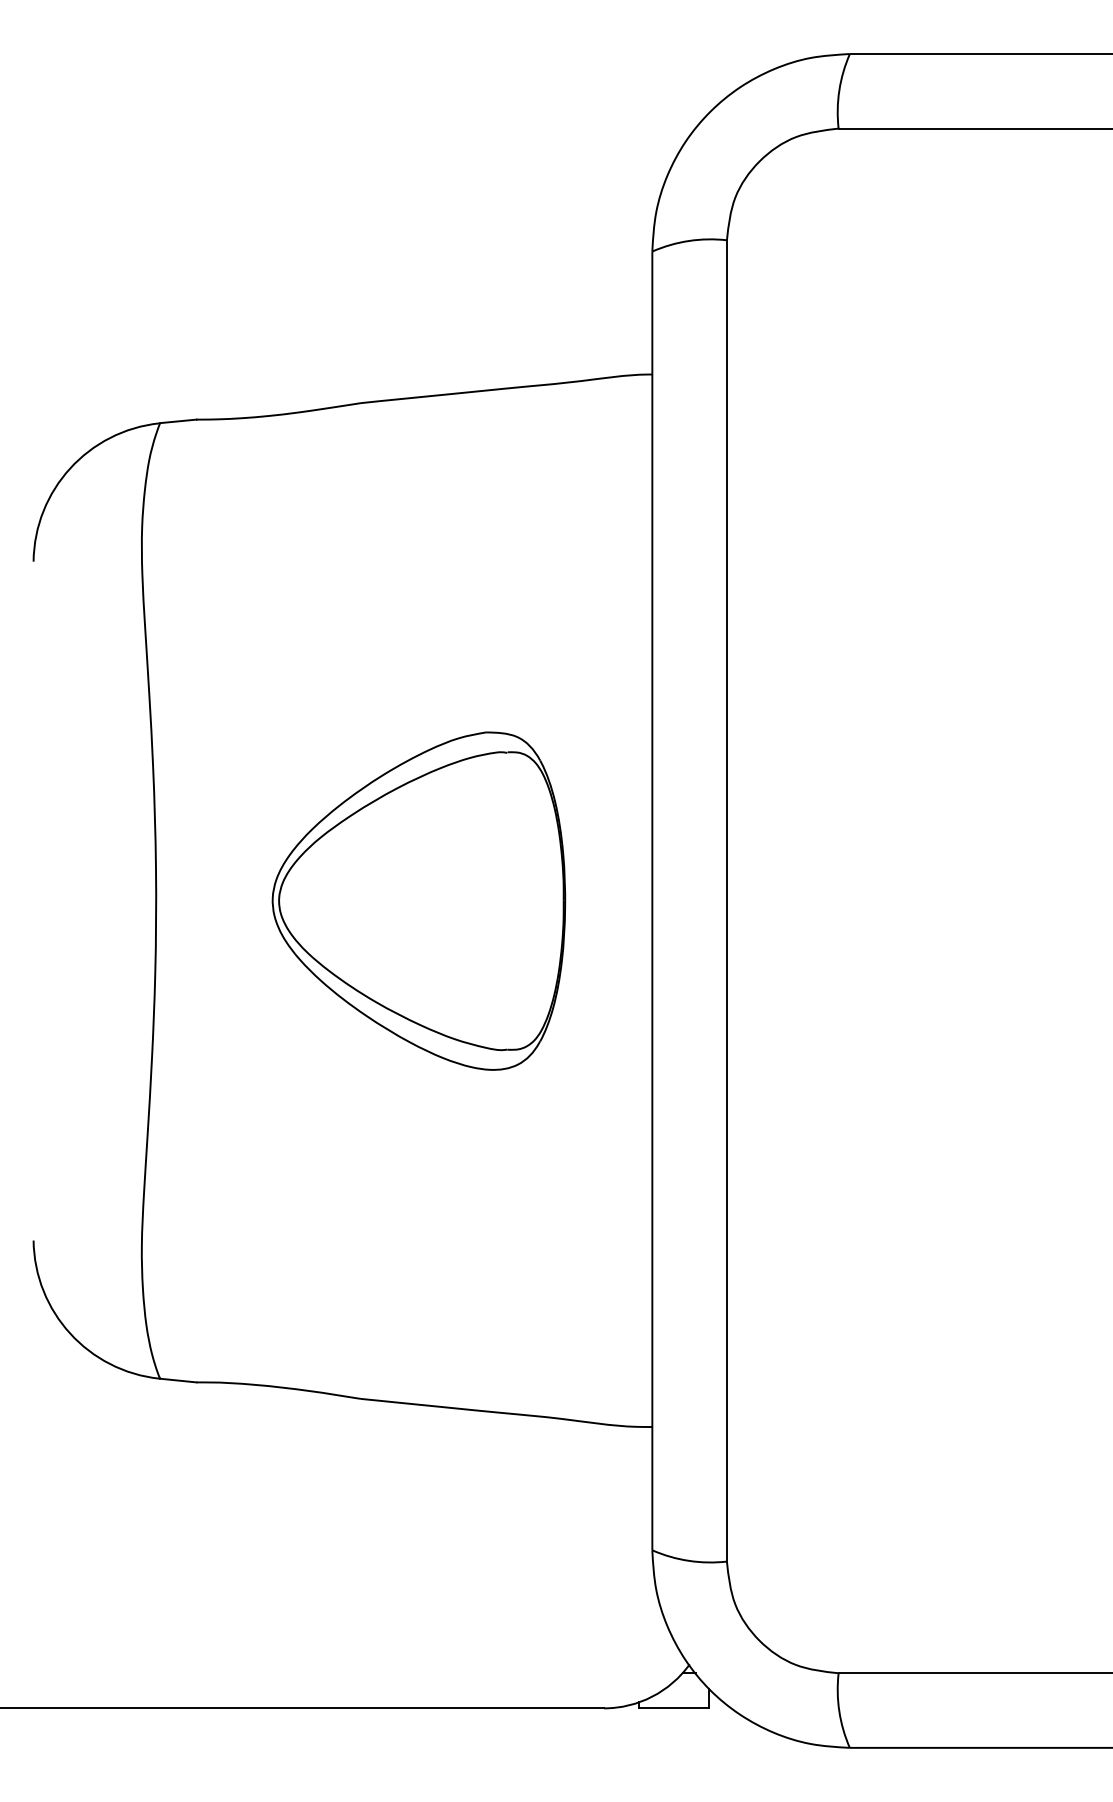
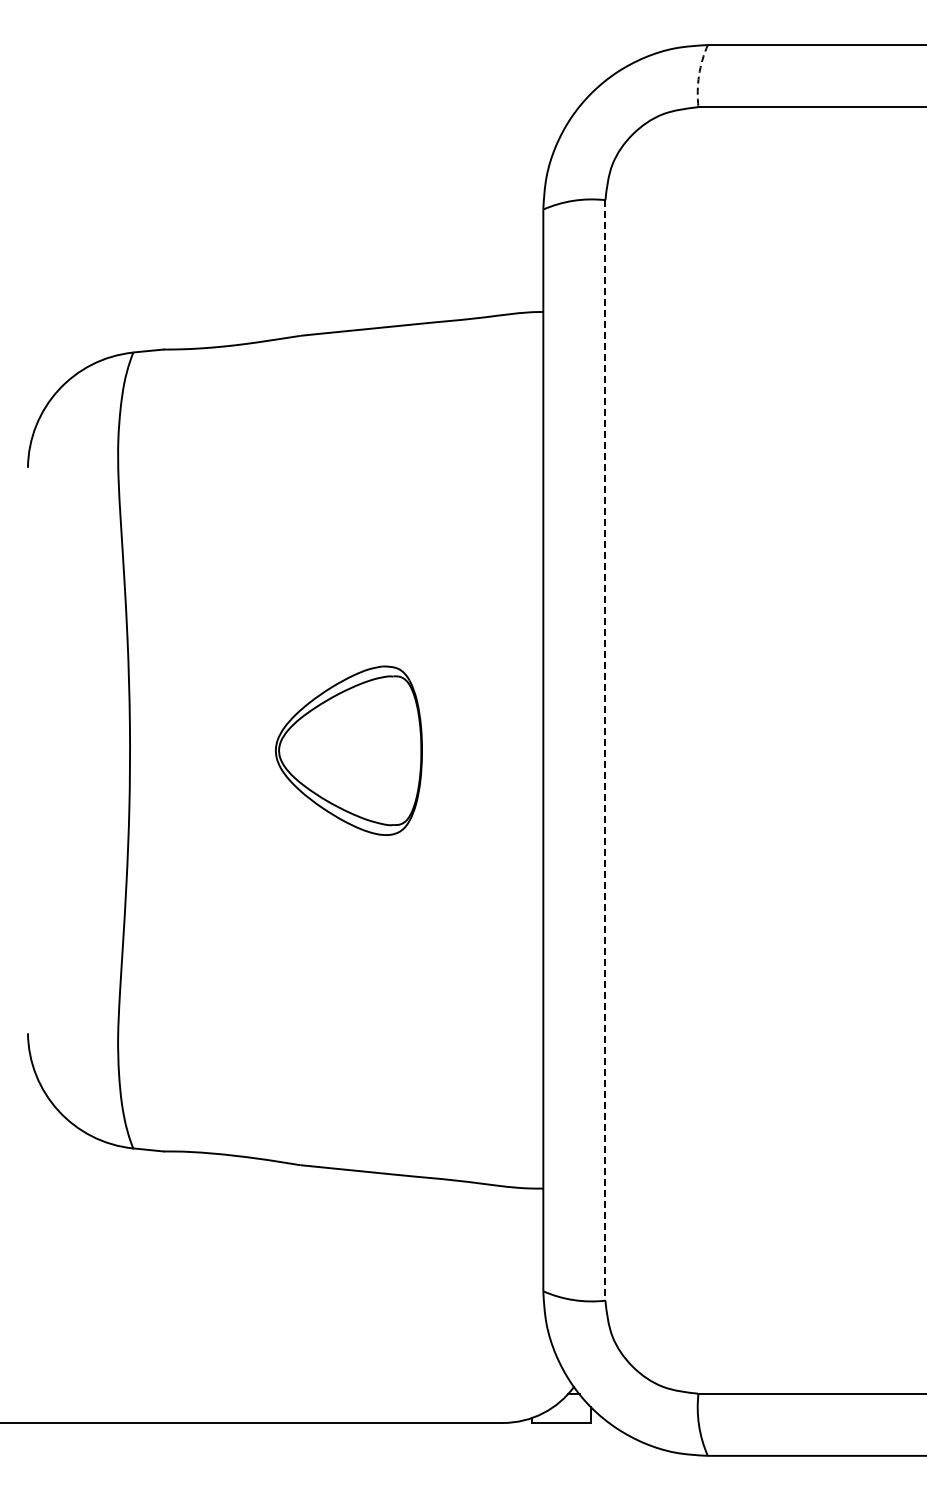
arc: (839, 90) -> (699, 75), solid -> dashed
part: (418, 901) -> (348, 750), size x0.6
line: (726, 902) -> (605, 751), solid -> dashed

